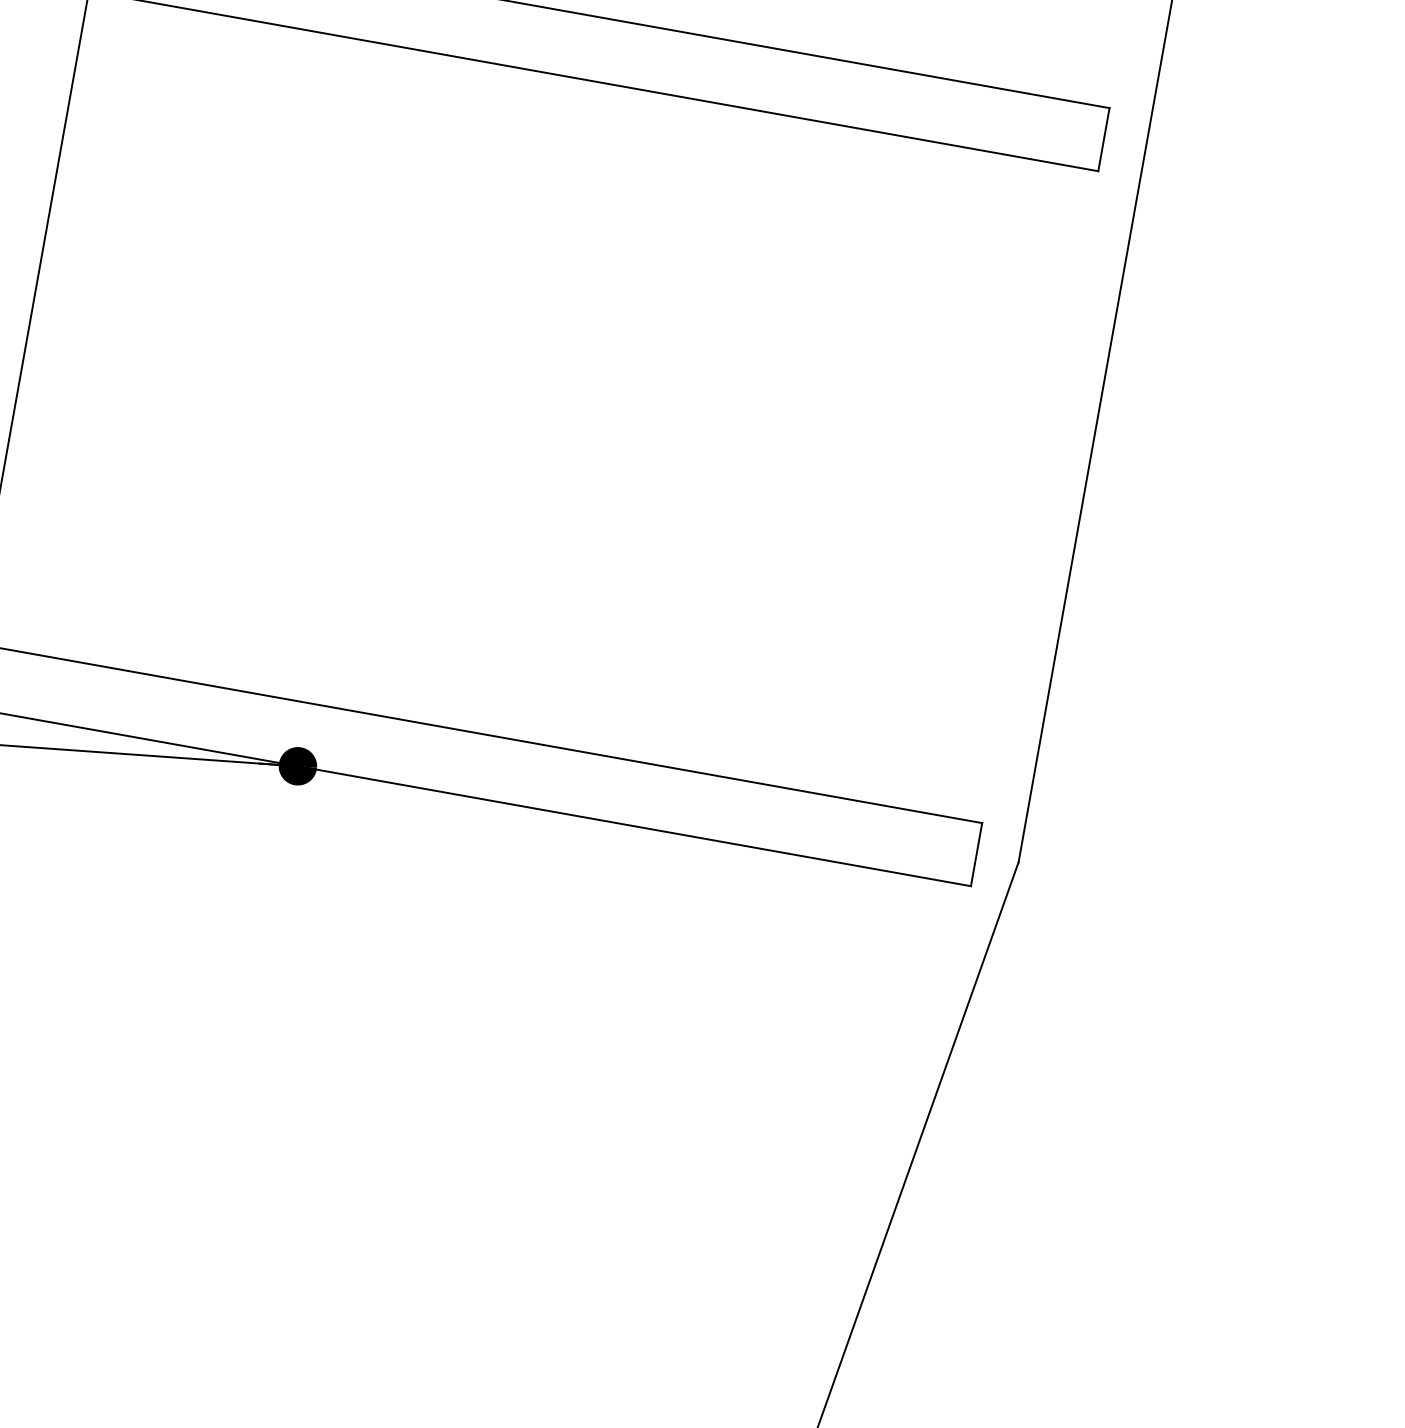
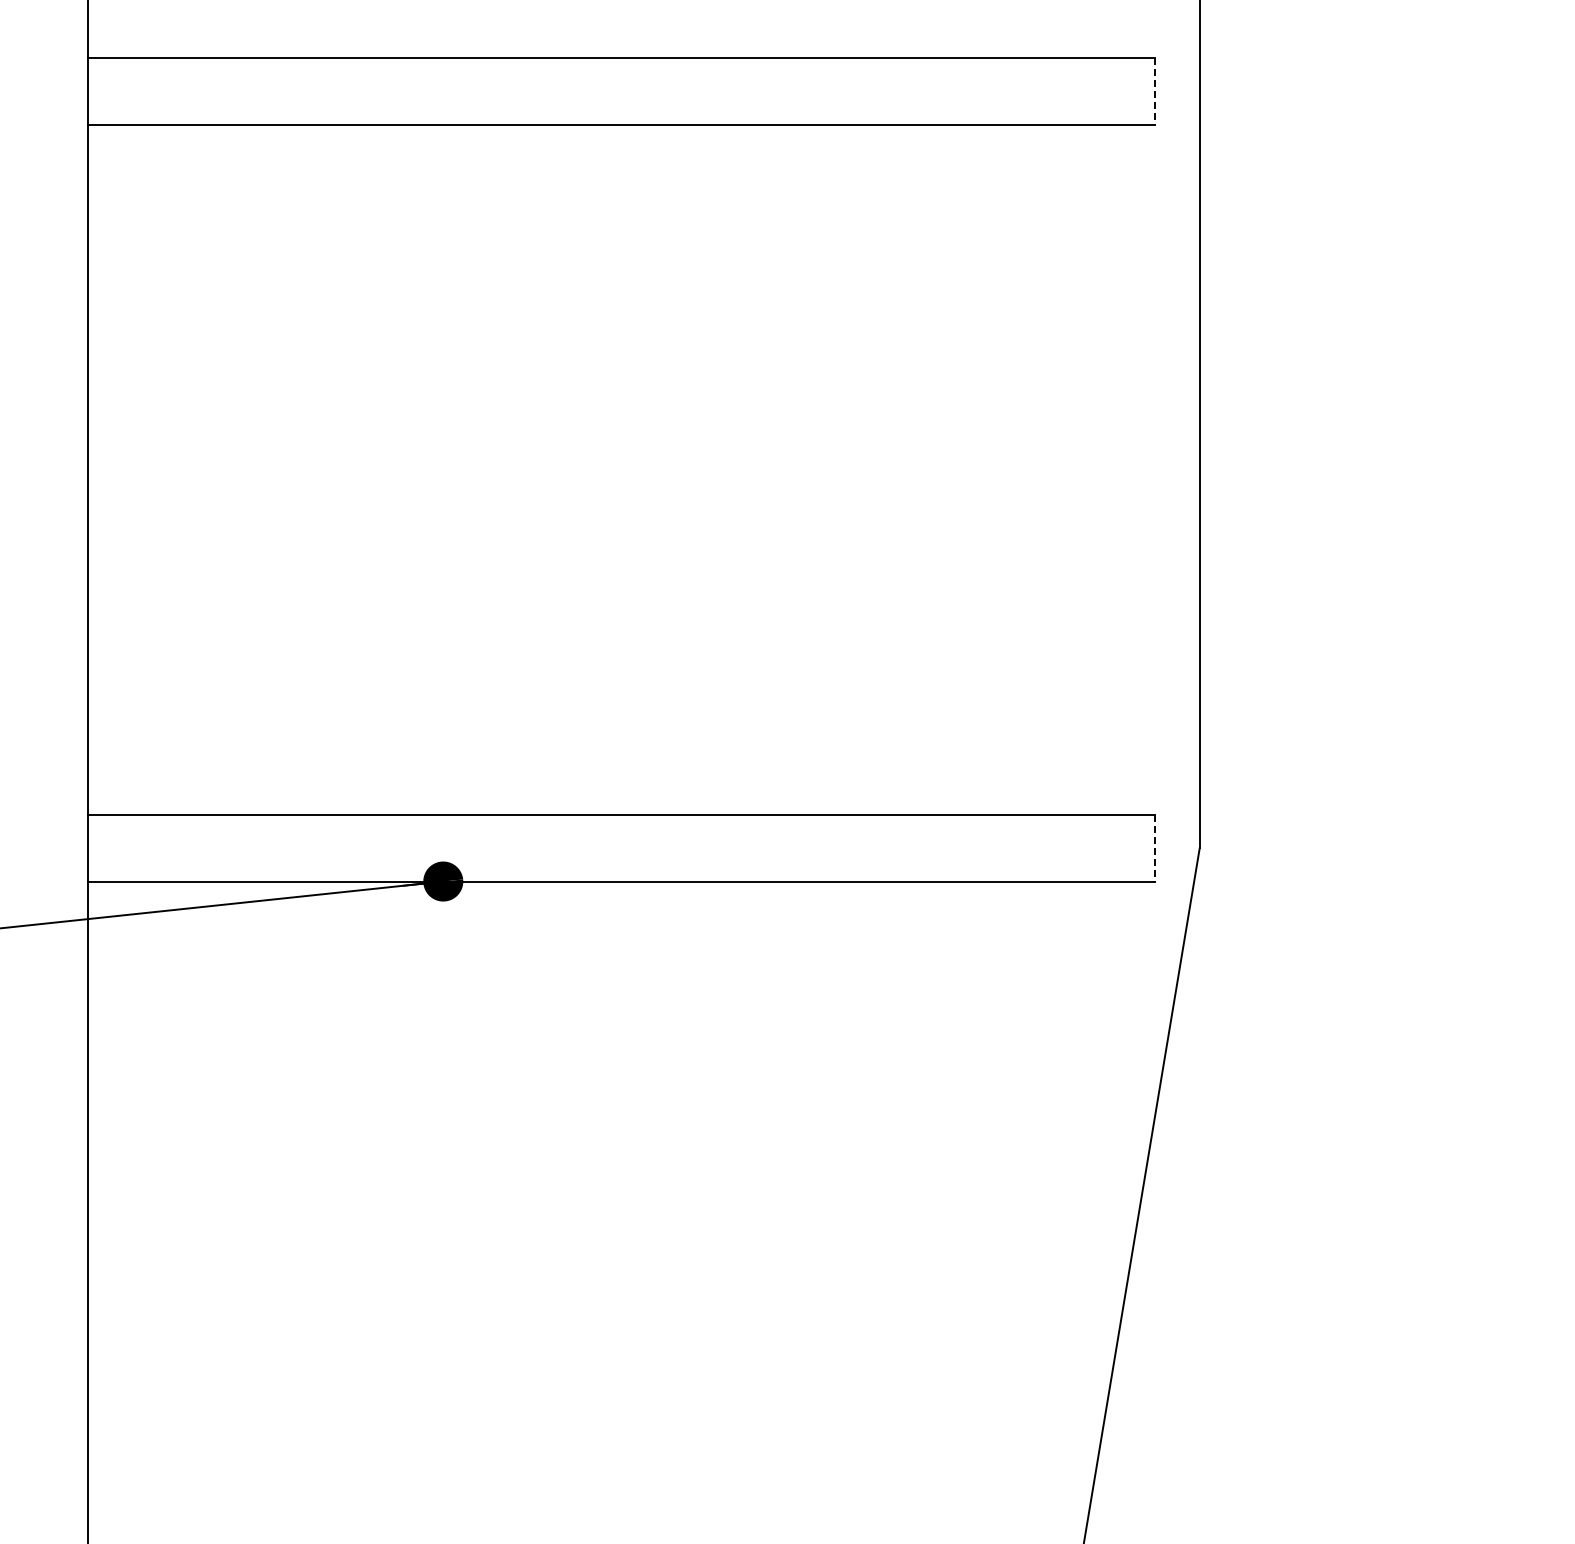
line: (1104, 140) -> (1155, 92), solid -> dashed
line: (976, 855) -> (1155, 848), solid -> dashed

